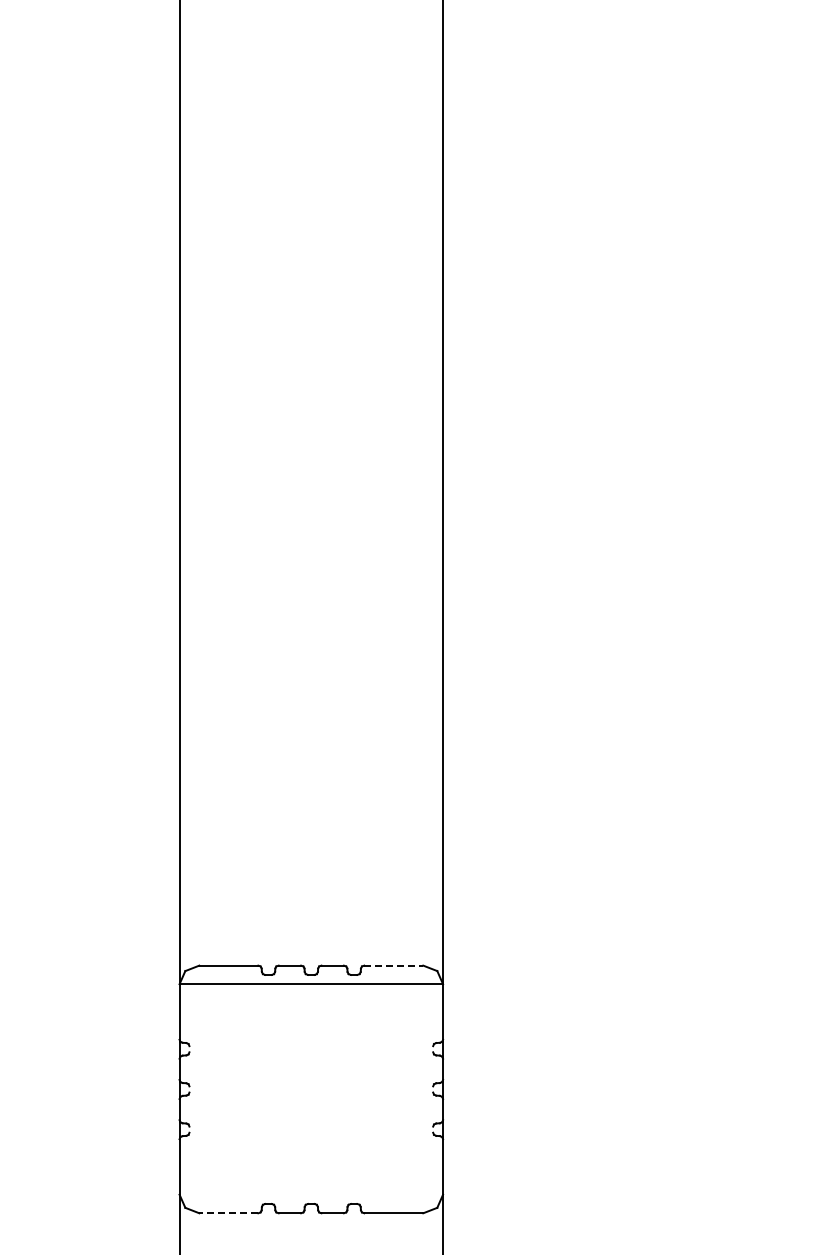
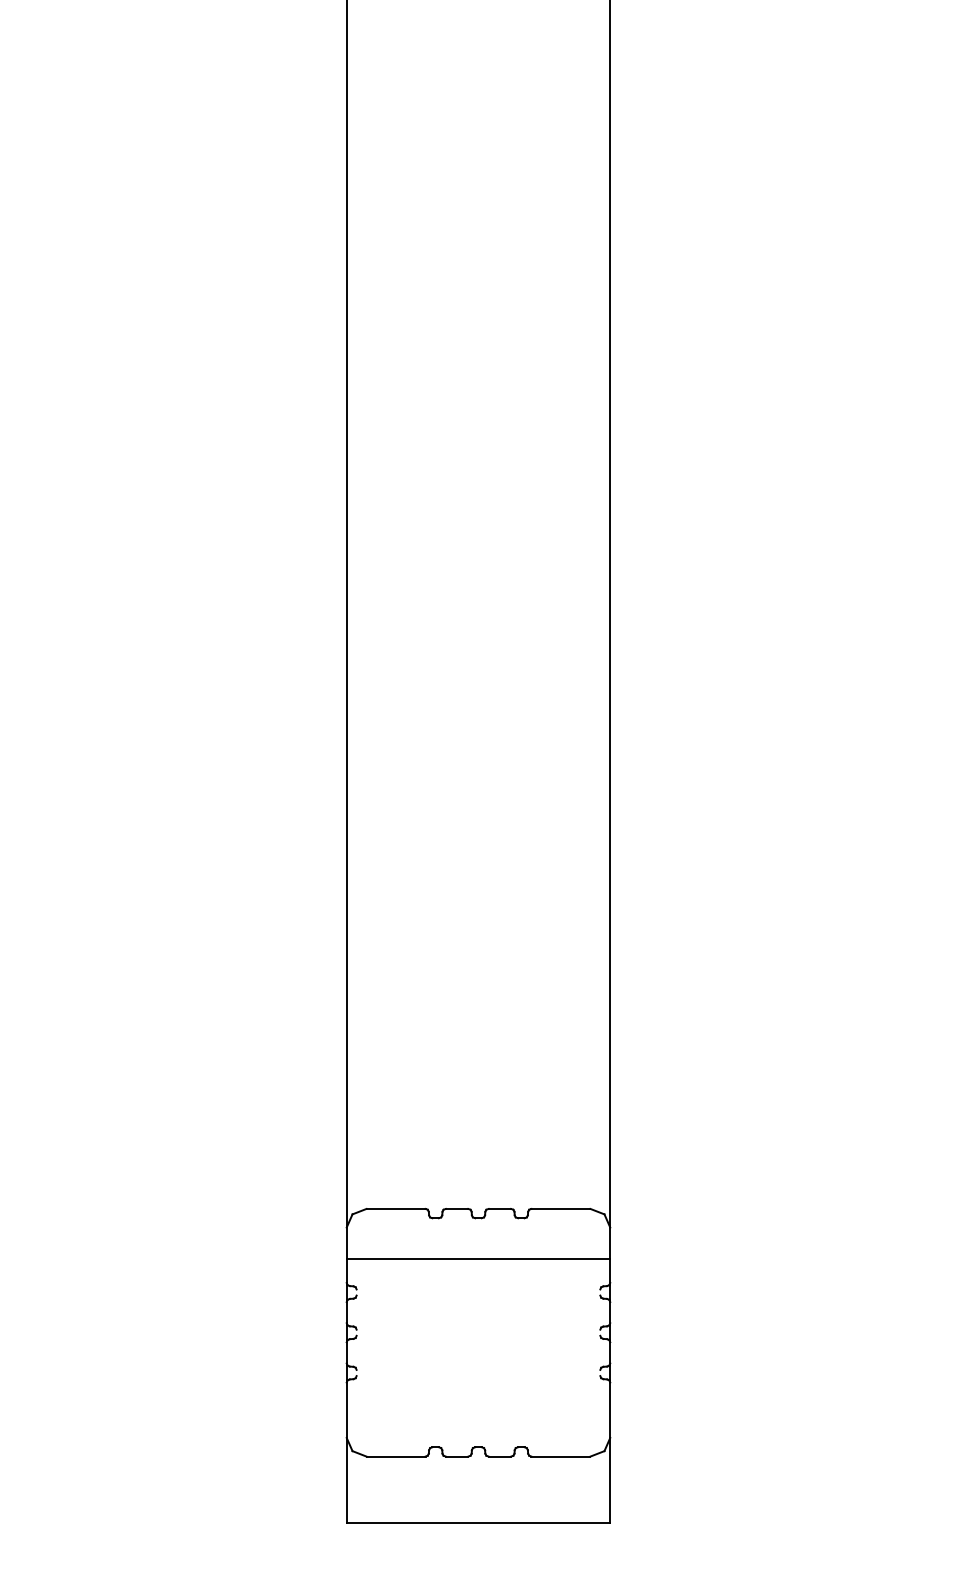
line: (393, 965) -> (560, 1208), dashed -> solid
line: (311, 984) -> (478, 1259), moved
line: (229, 1213) -> (396, 1456), dashed -> solid

